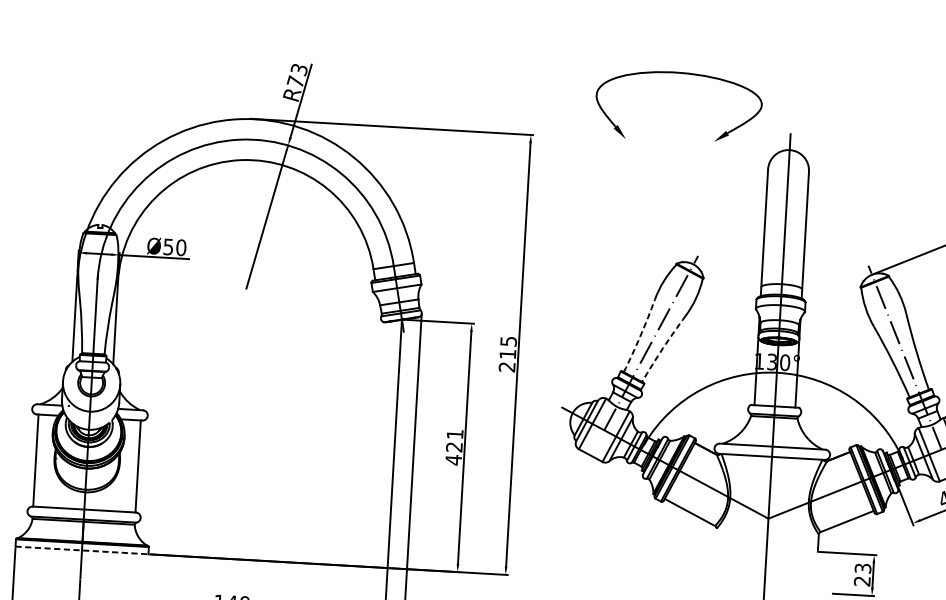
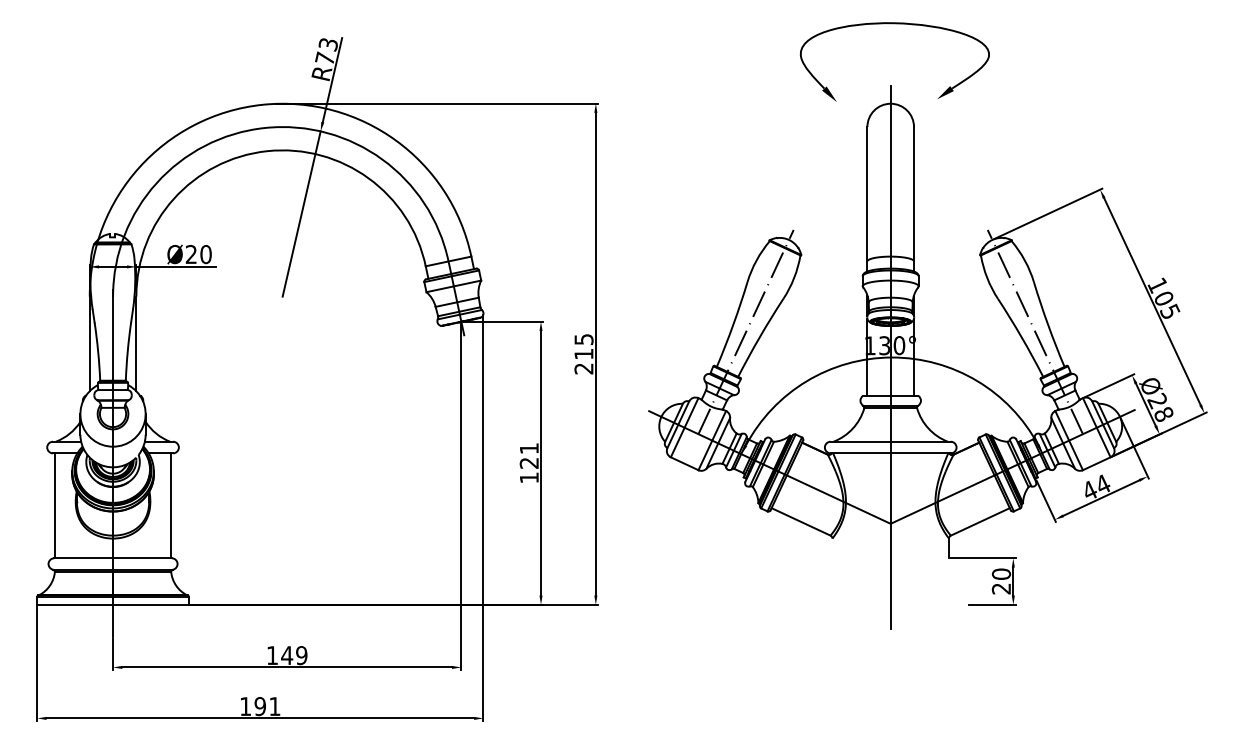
part: (680, 74) -> (894, 24), moved
text: (167, 246) -> (190, 254), Ø50 -> Ø20
arc: (640, 335) -> (733, 324), dashed -> solid
arc: (662, 348) -> (759, 337), dashed -> solid
text: (453, 459) -> (529, 477), 421 -> 121
line: (82, 550) -> (113, 604), dashed -> solid
text: (863, 567) -> (1001, 573), 23 -> 20

